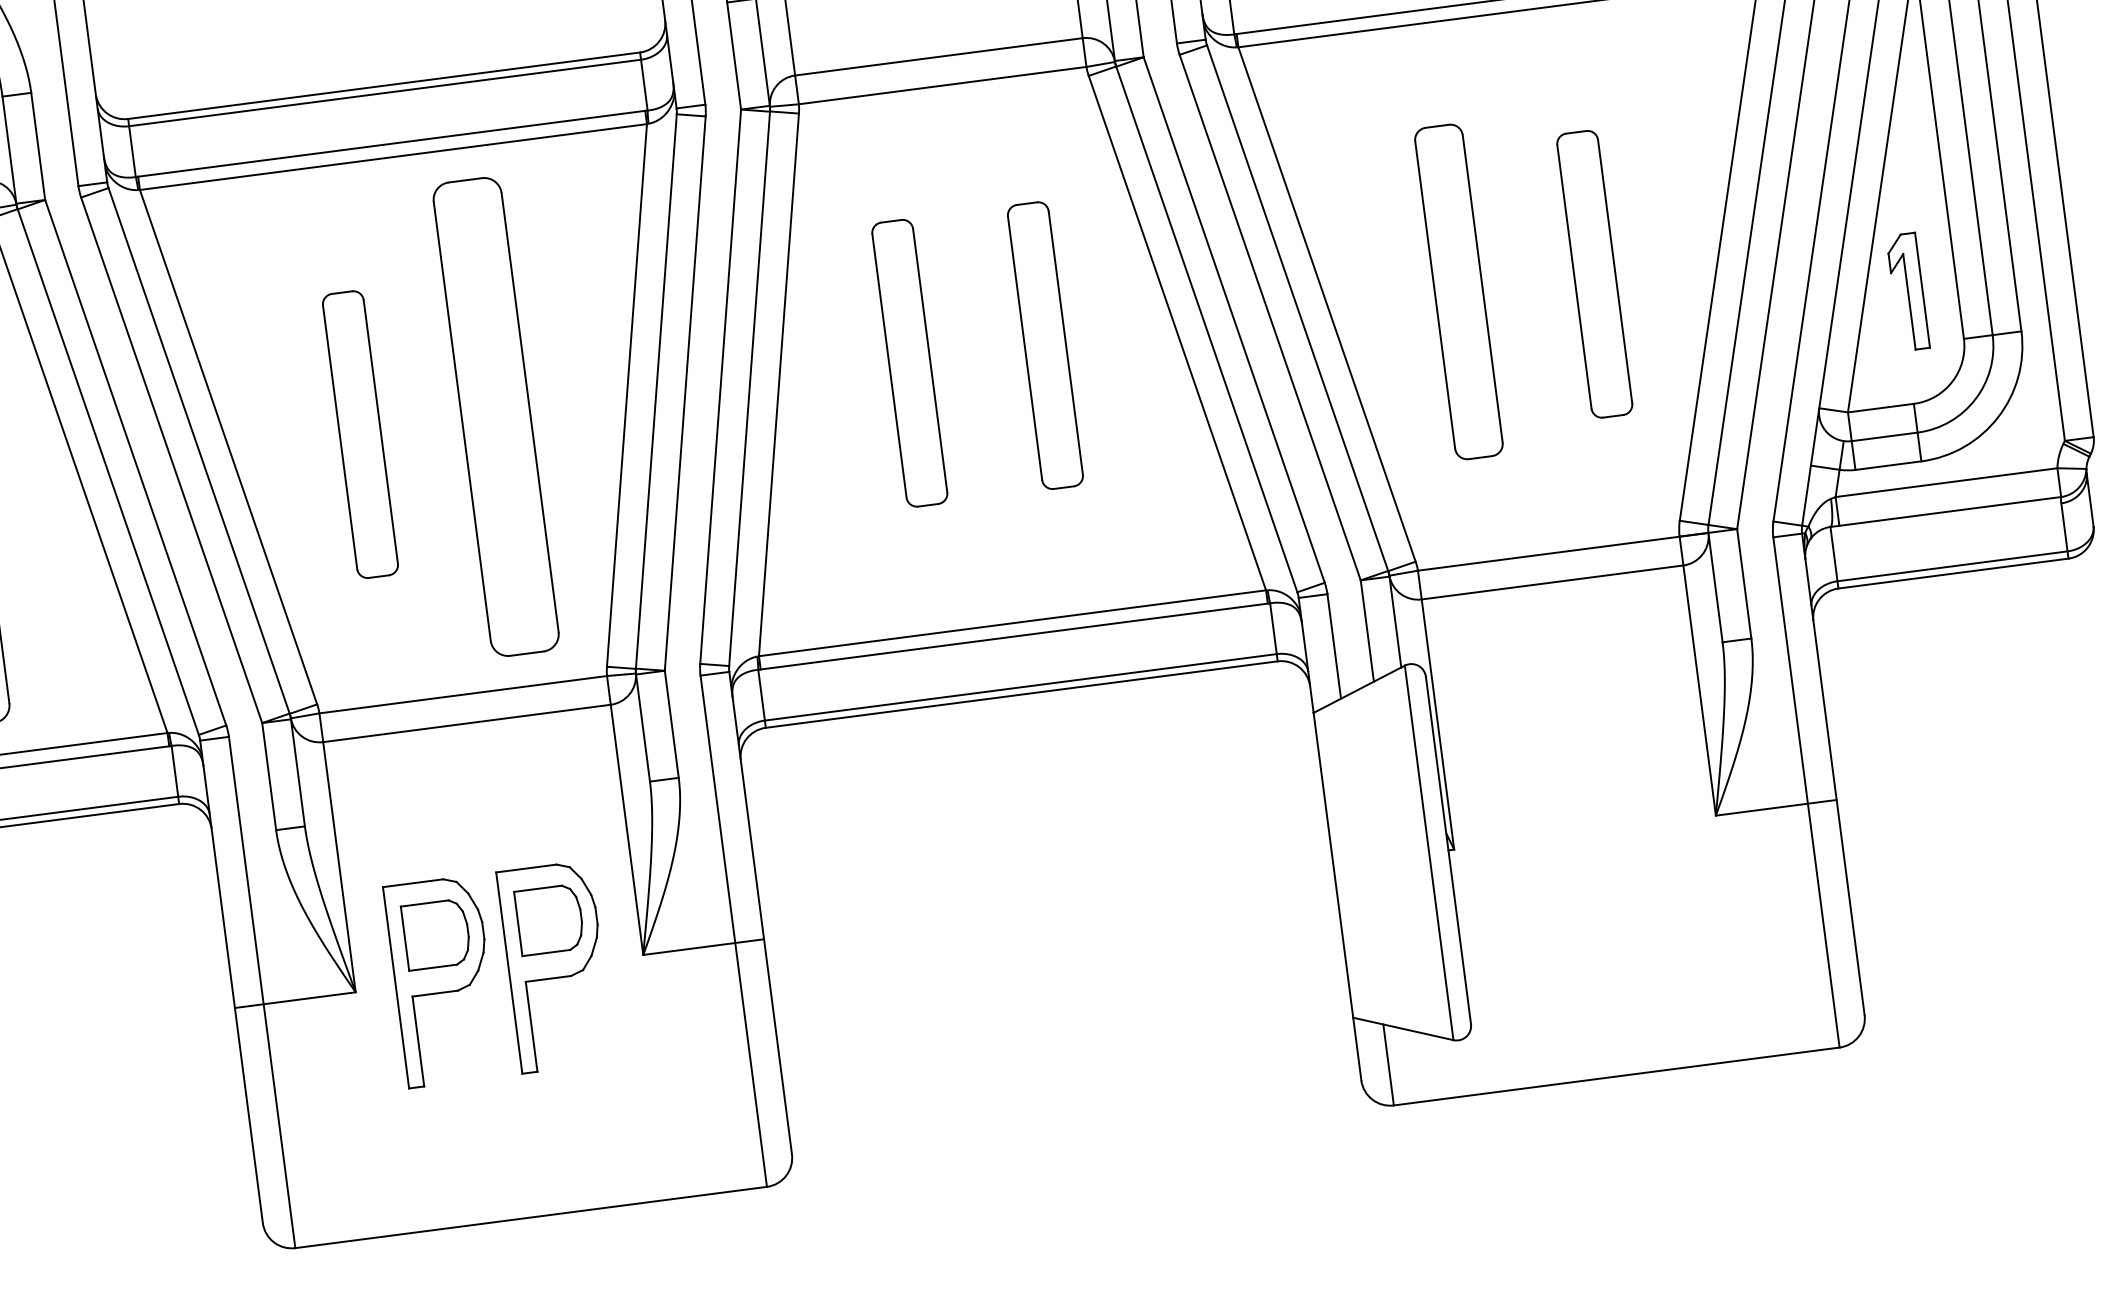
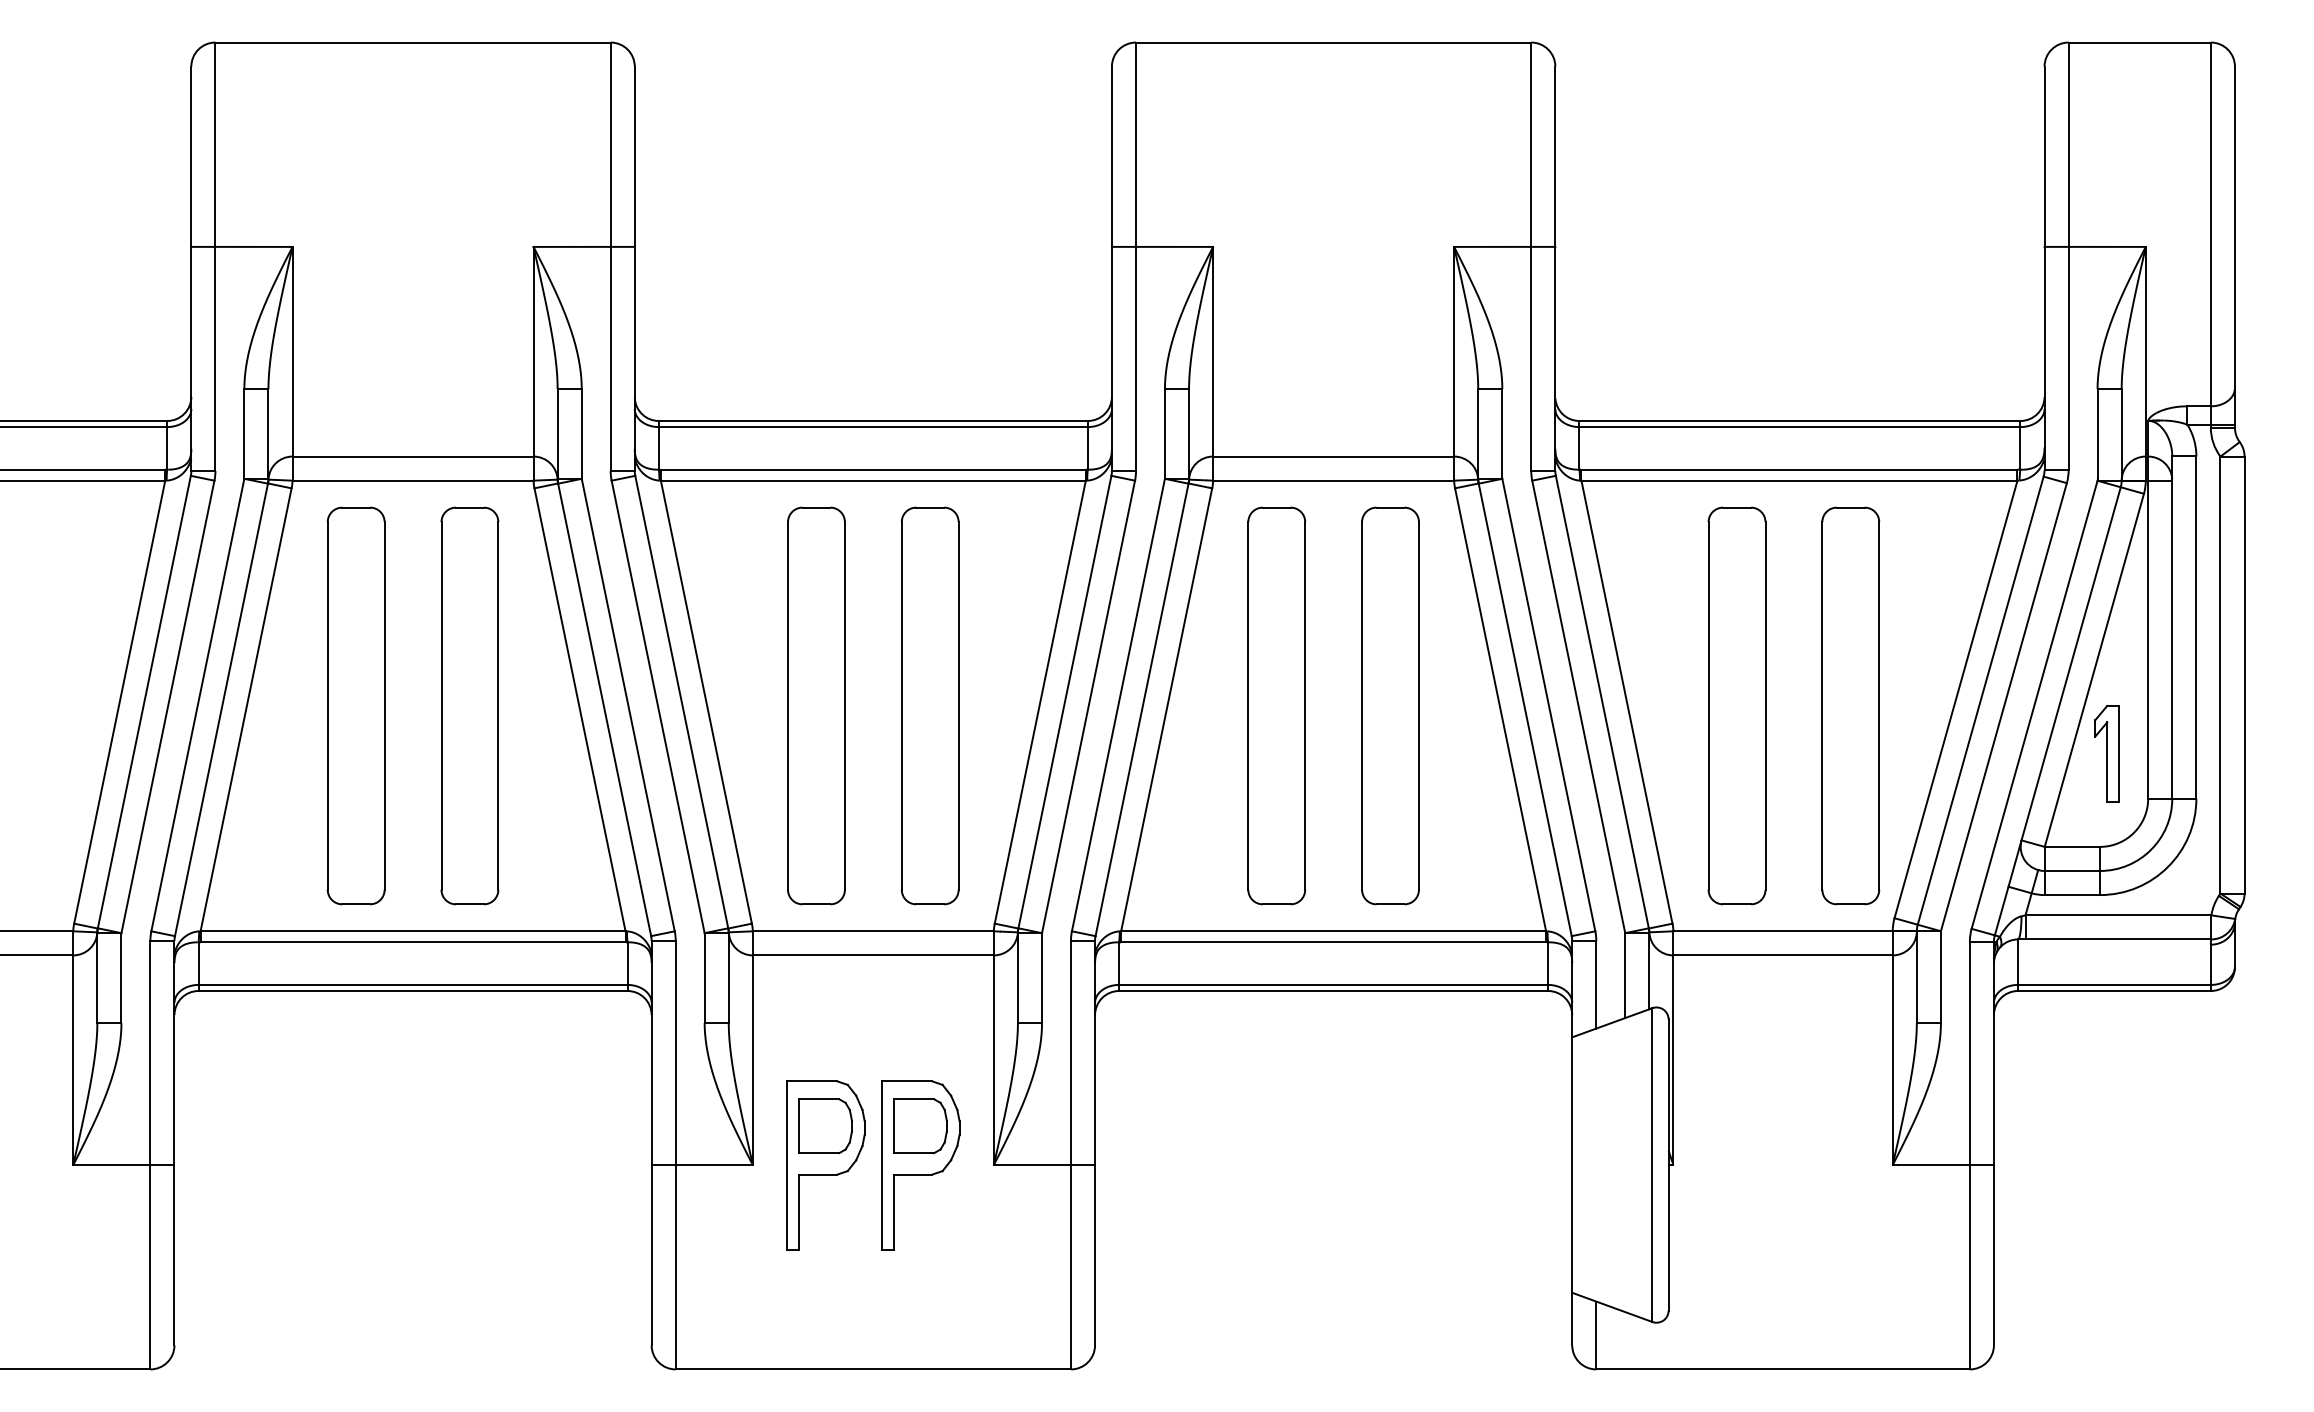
part: (1594, 273) -> (1850, 705), size x1.67
part: (1458, 291) -> (1736, 705), size x1.43
part: (1045, 345) -> (1390, 705), size x1.67
part: (909, 362) -> (1276, 705), size x1.67
part: (360, 434) -> (816, 705), size x1.67

